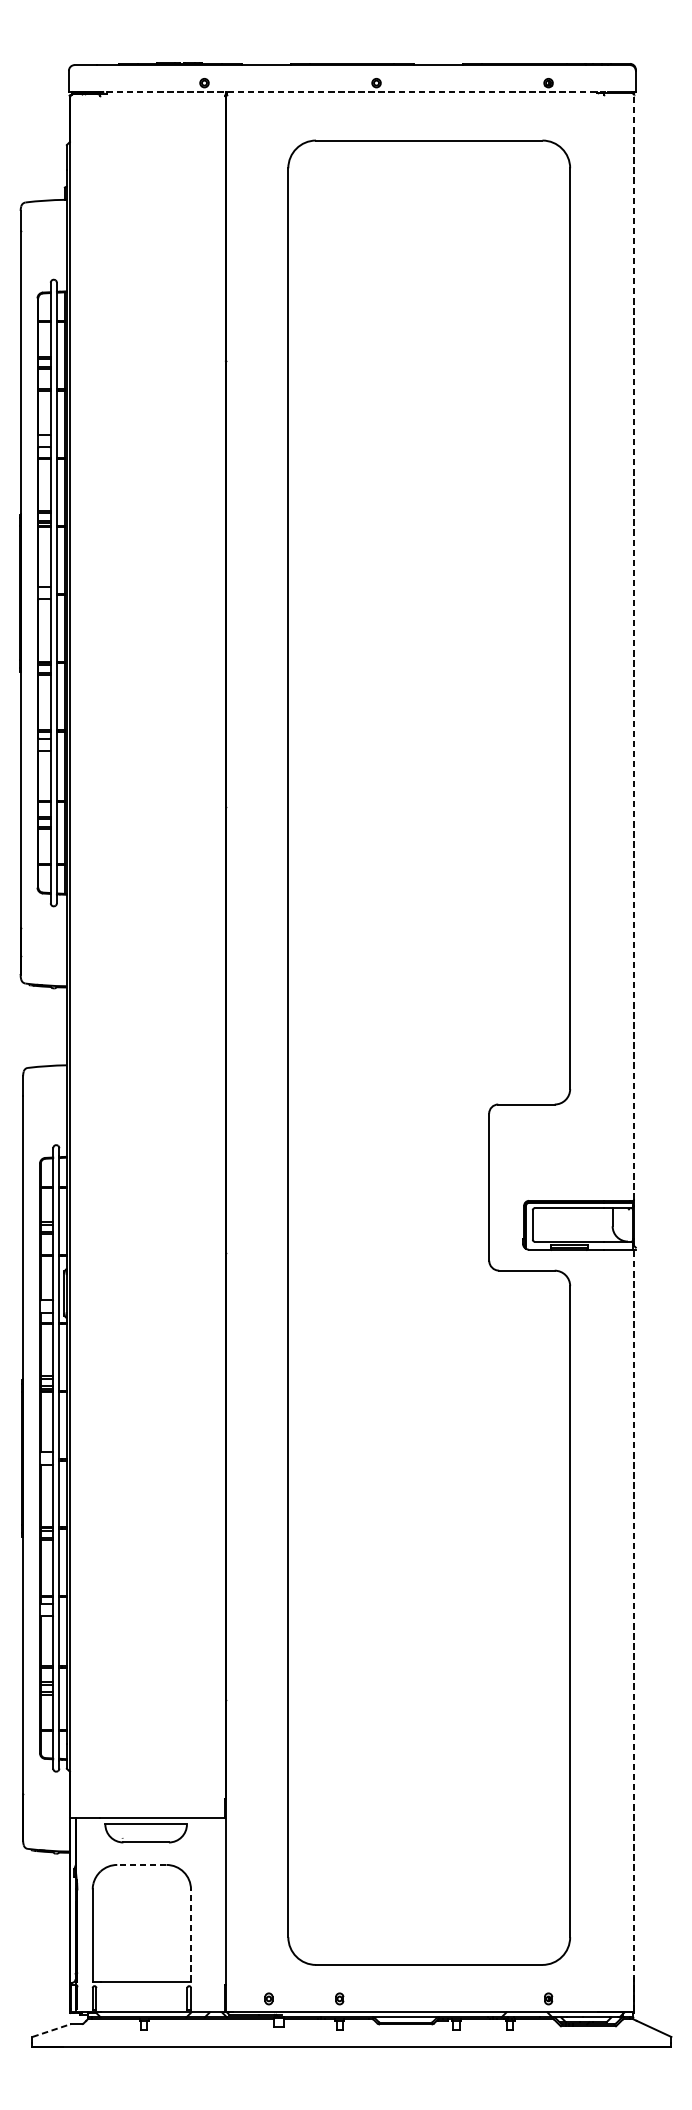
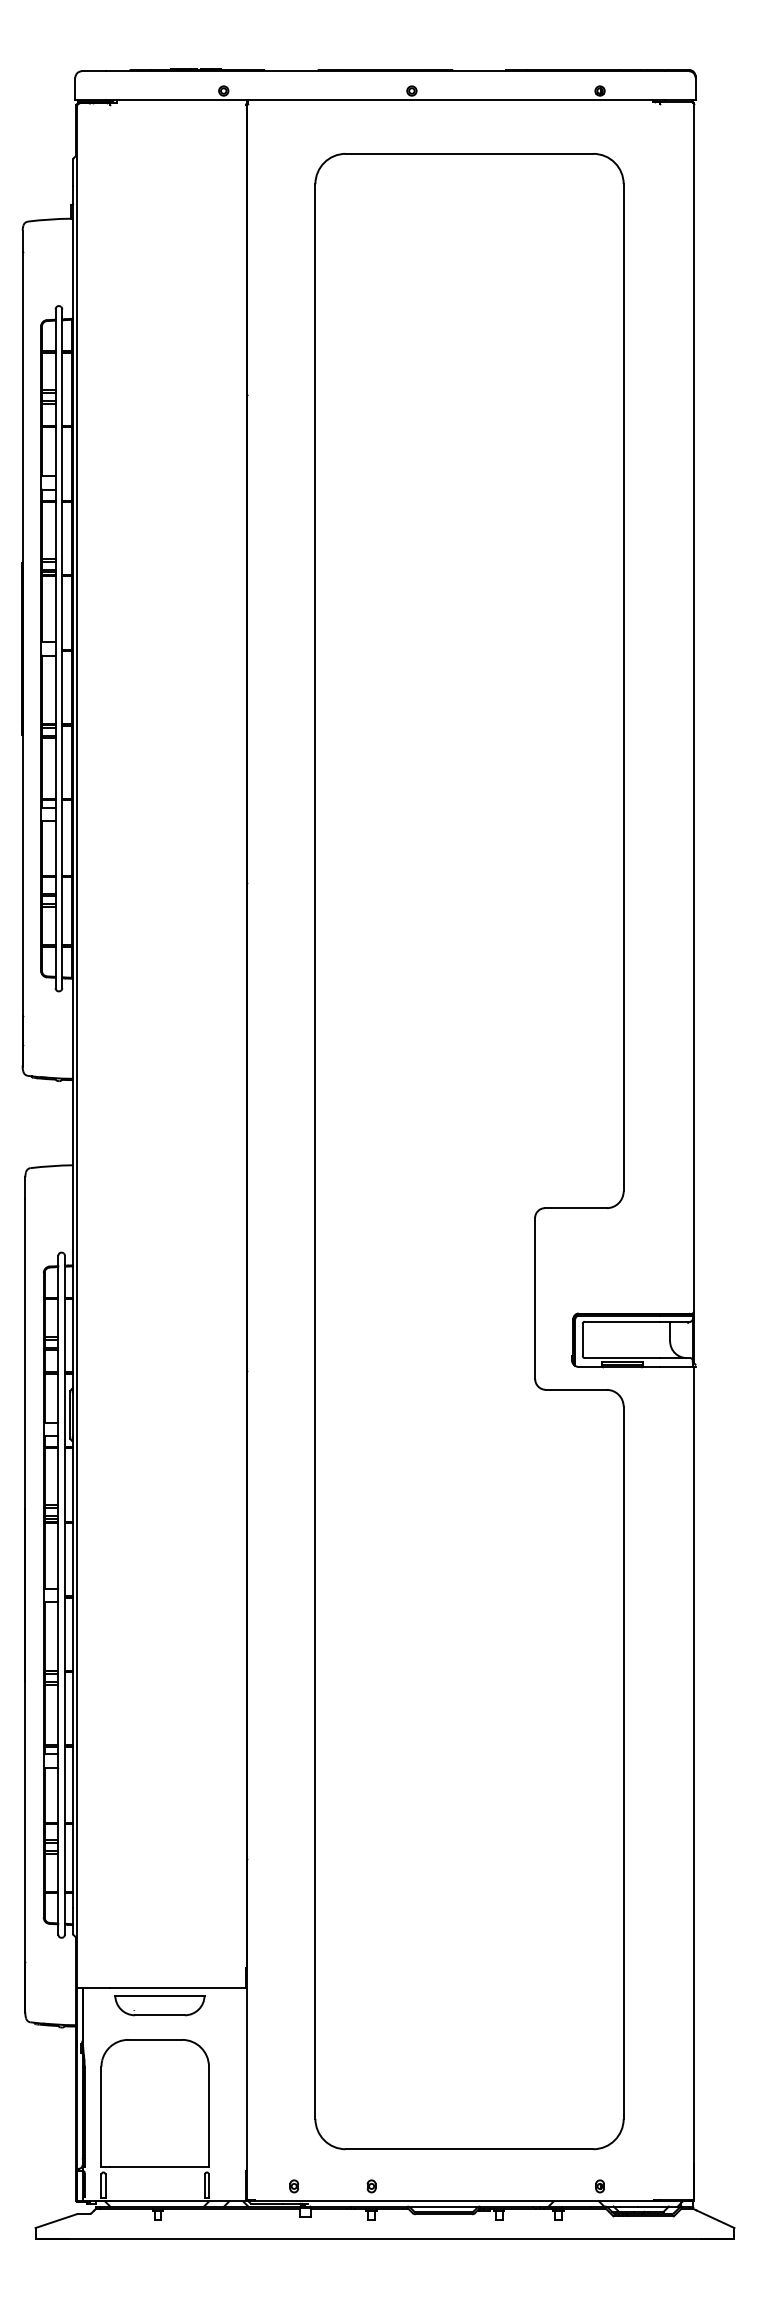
line: (352, 91) -> (385, 100), dashed -> solid
line: (634, 646) -> (693, 707), dashed -> solid
line: (634, 1630) -> (693, 1783), dashed -> solid
line: (142, 1864) -> (155, 2039), dashed -> solid
line: (190, 1935) -> (208, 2116), dashed -> solid
line: (51, 2031) -> (56, 2221), dashed -> solid

